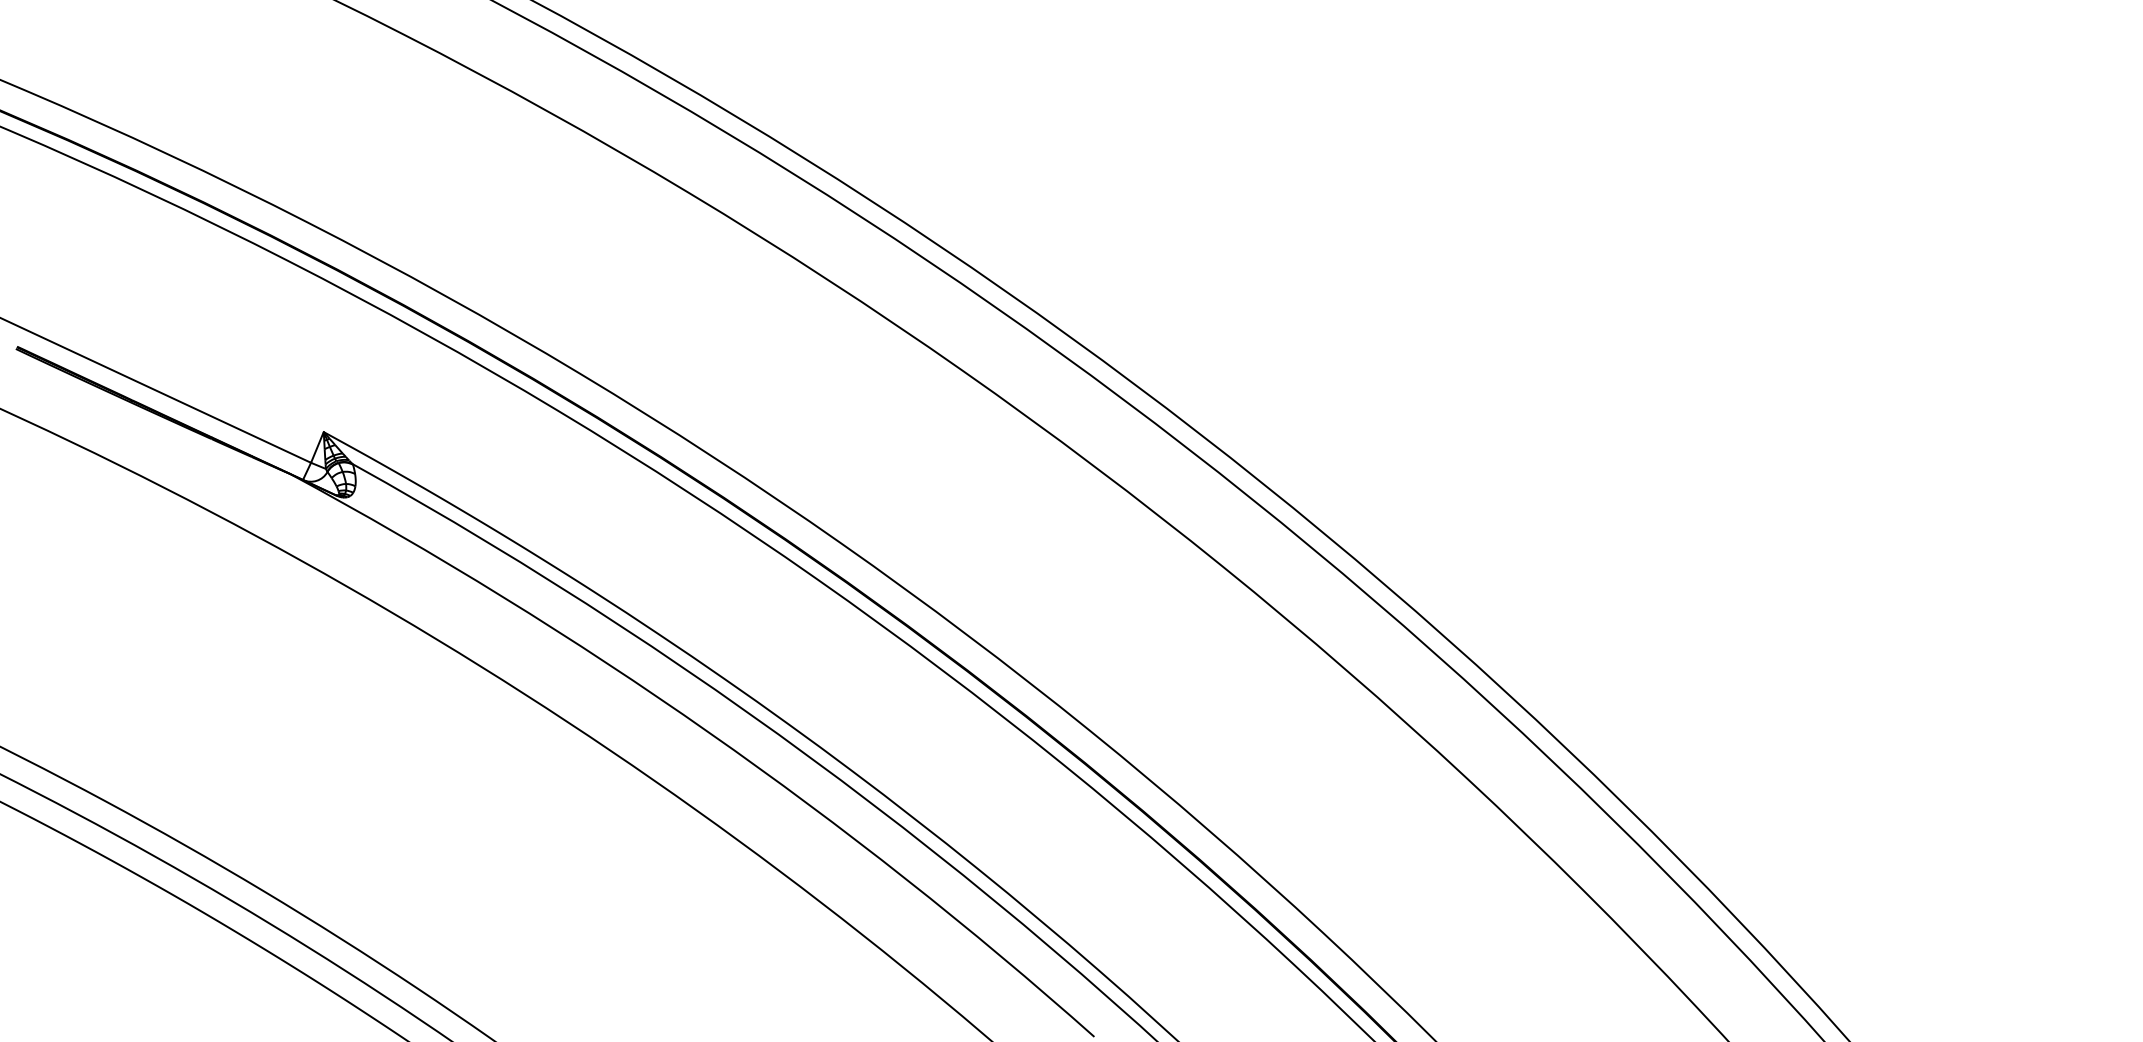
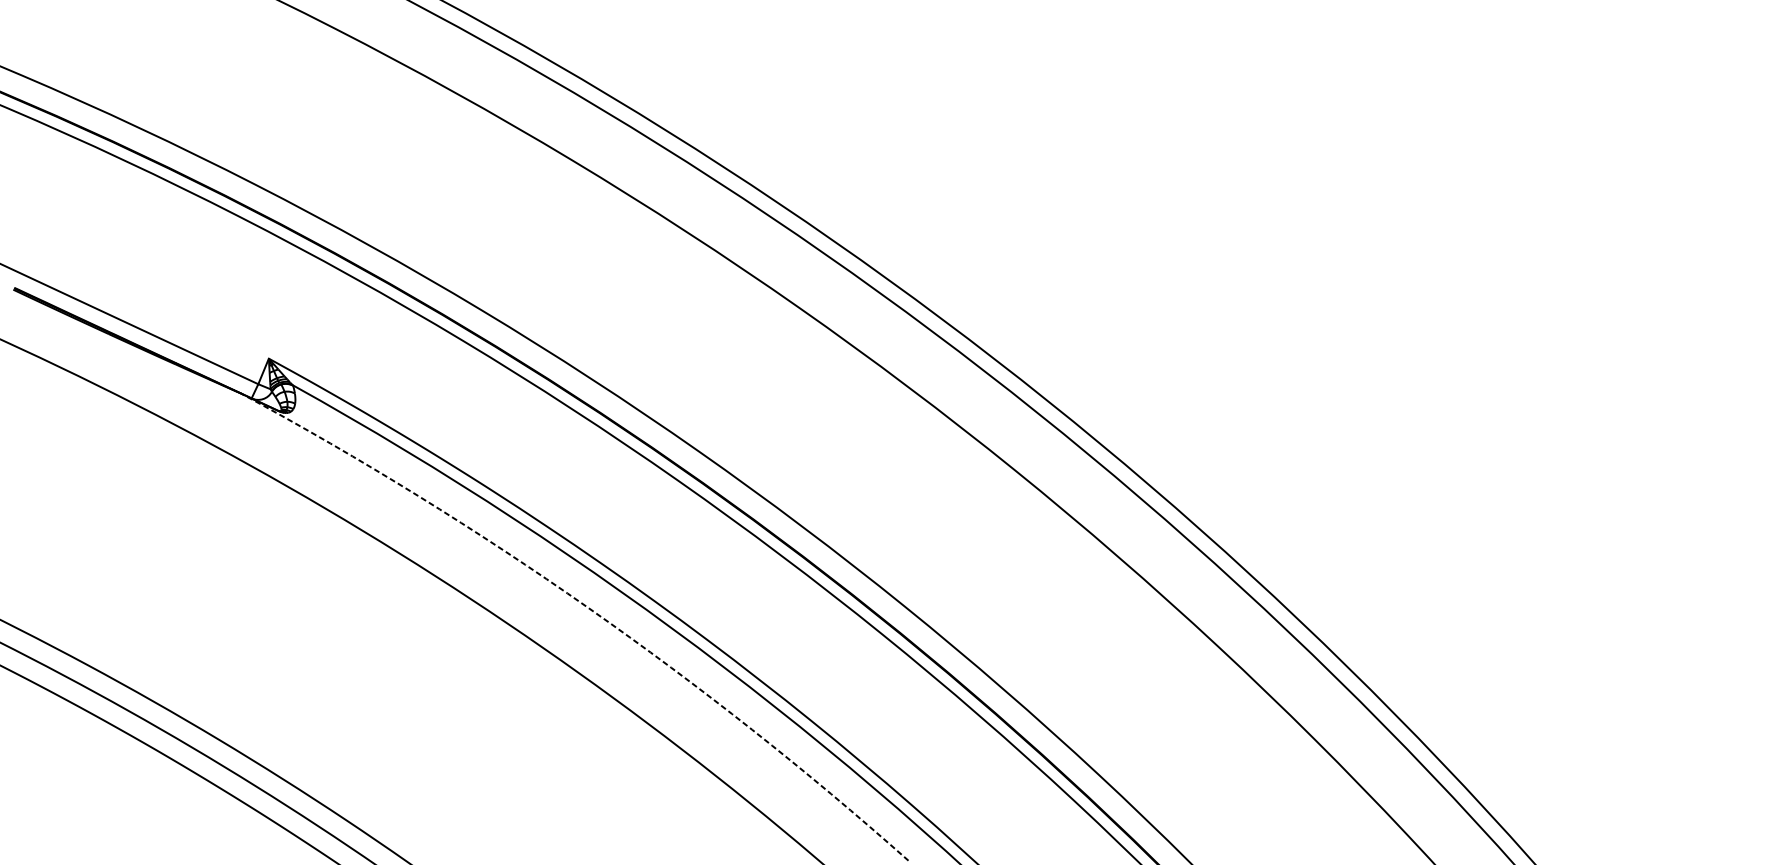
arc: (708, 732) -> (588, 608), solid -> dashed

